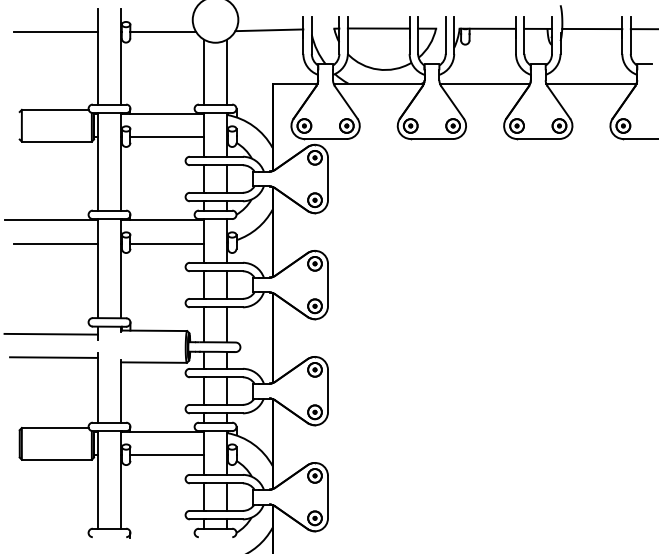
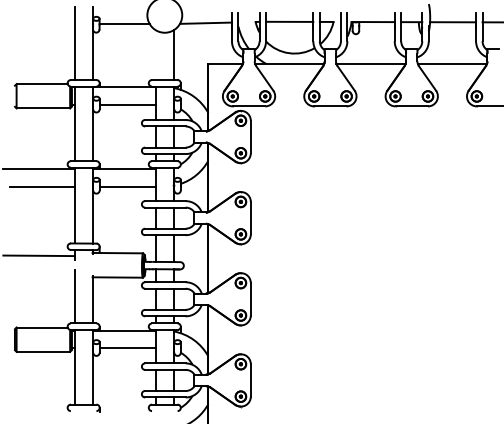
line: (55, 31) -> (42, 24), removed
line: (203, 71) -> (155, 54), removed
line: (53, 357) -> (40, 273), removed

